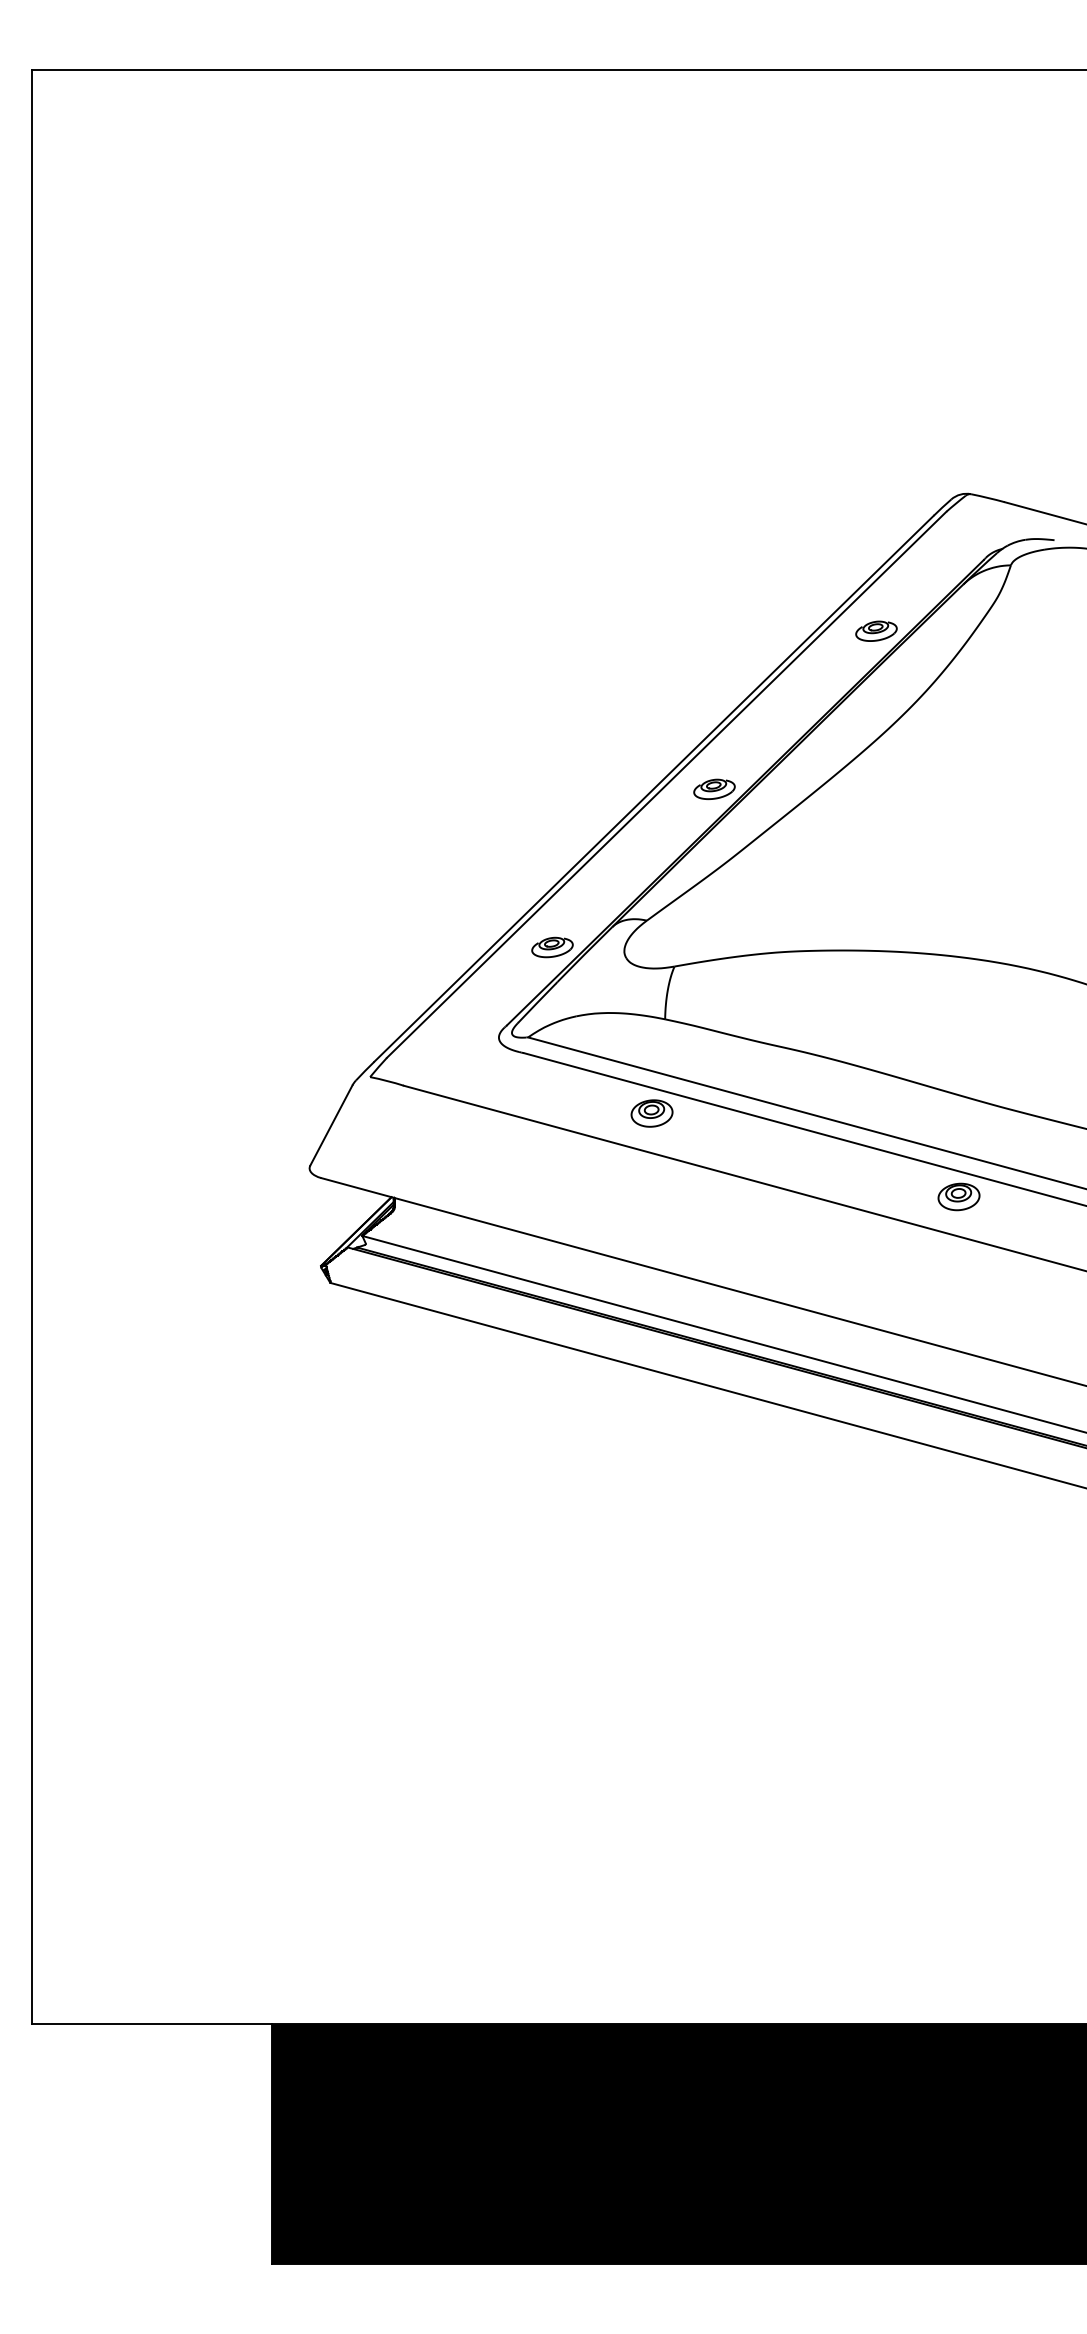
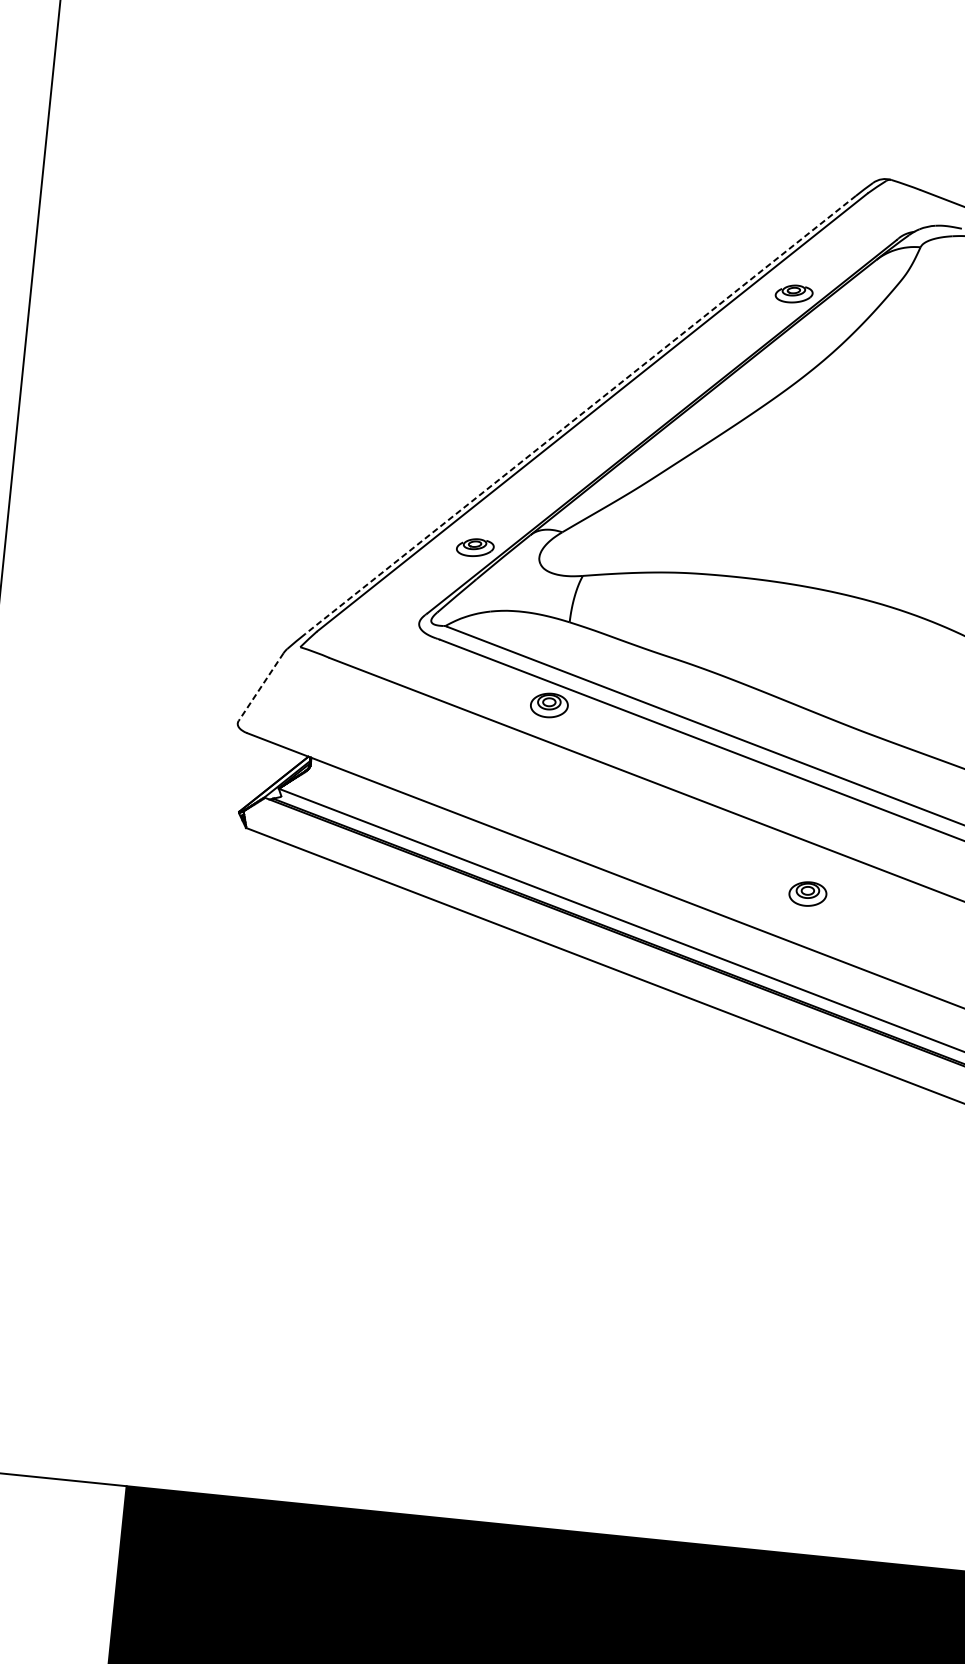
line: (654, 788) -> (581, 414), solid -> dashed
part: (714, 788) -> (634, 420), removed
line: (331, 1125) -> (261, 687), solid -> dashed
part: (958, 1196) -> (807, 893), moved

